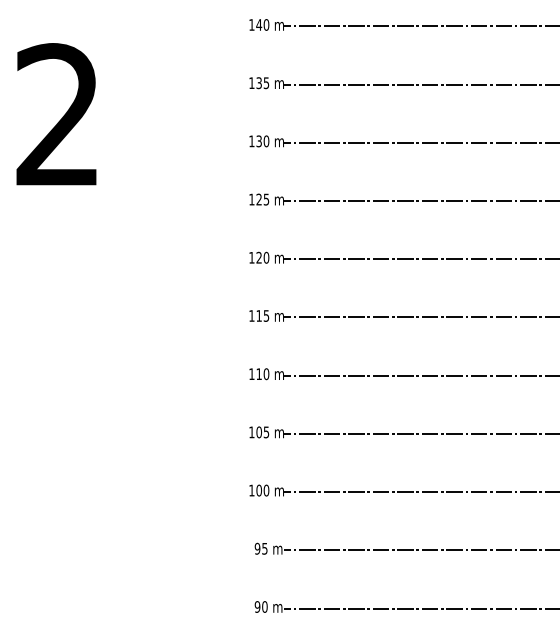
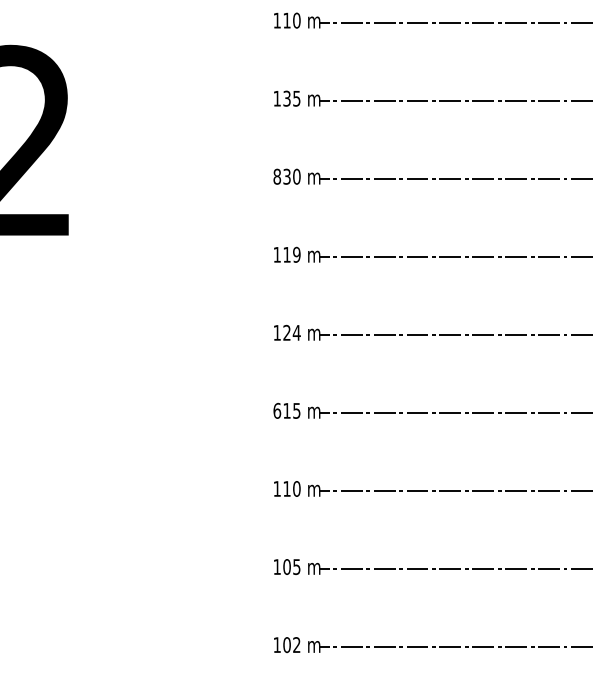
text: (259, 24) -> (287, 20), 140 -> 110
text: (251, 141) -> (276, 176), 130 -> 830
text: (262, 199) -> (291, 254), 125 -> 119
text: (266, 257) -> (296, 332), 120 -> 124
text: (251, 315) -> (276, 410), 115 -> 615
text: (266, 490) -> (296, 644), 100 -> 102

